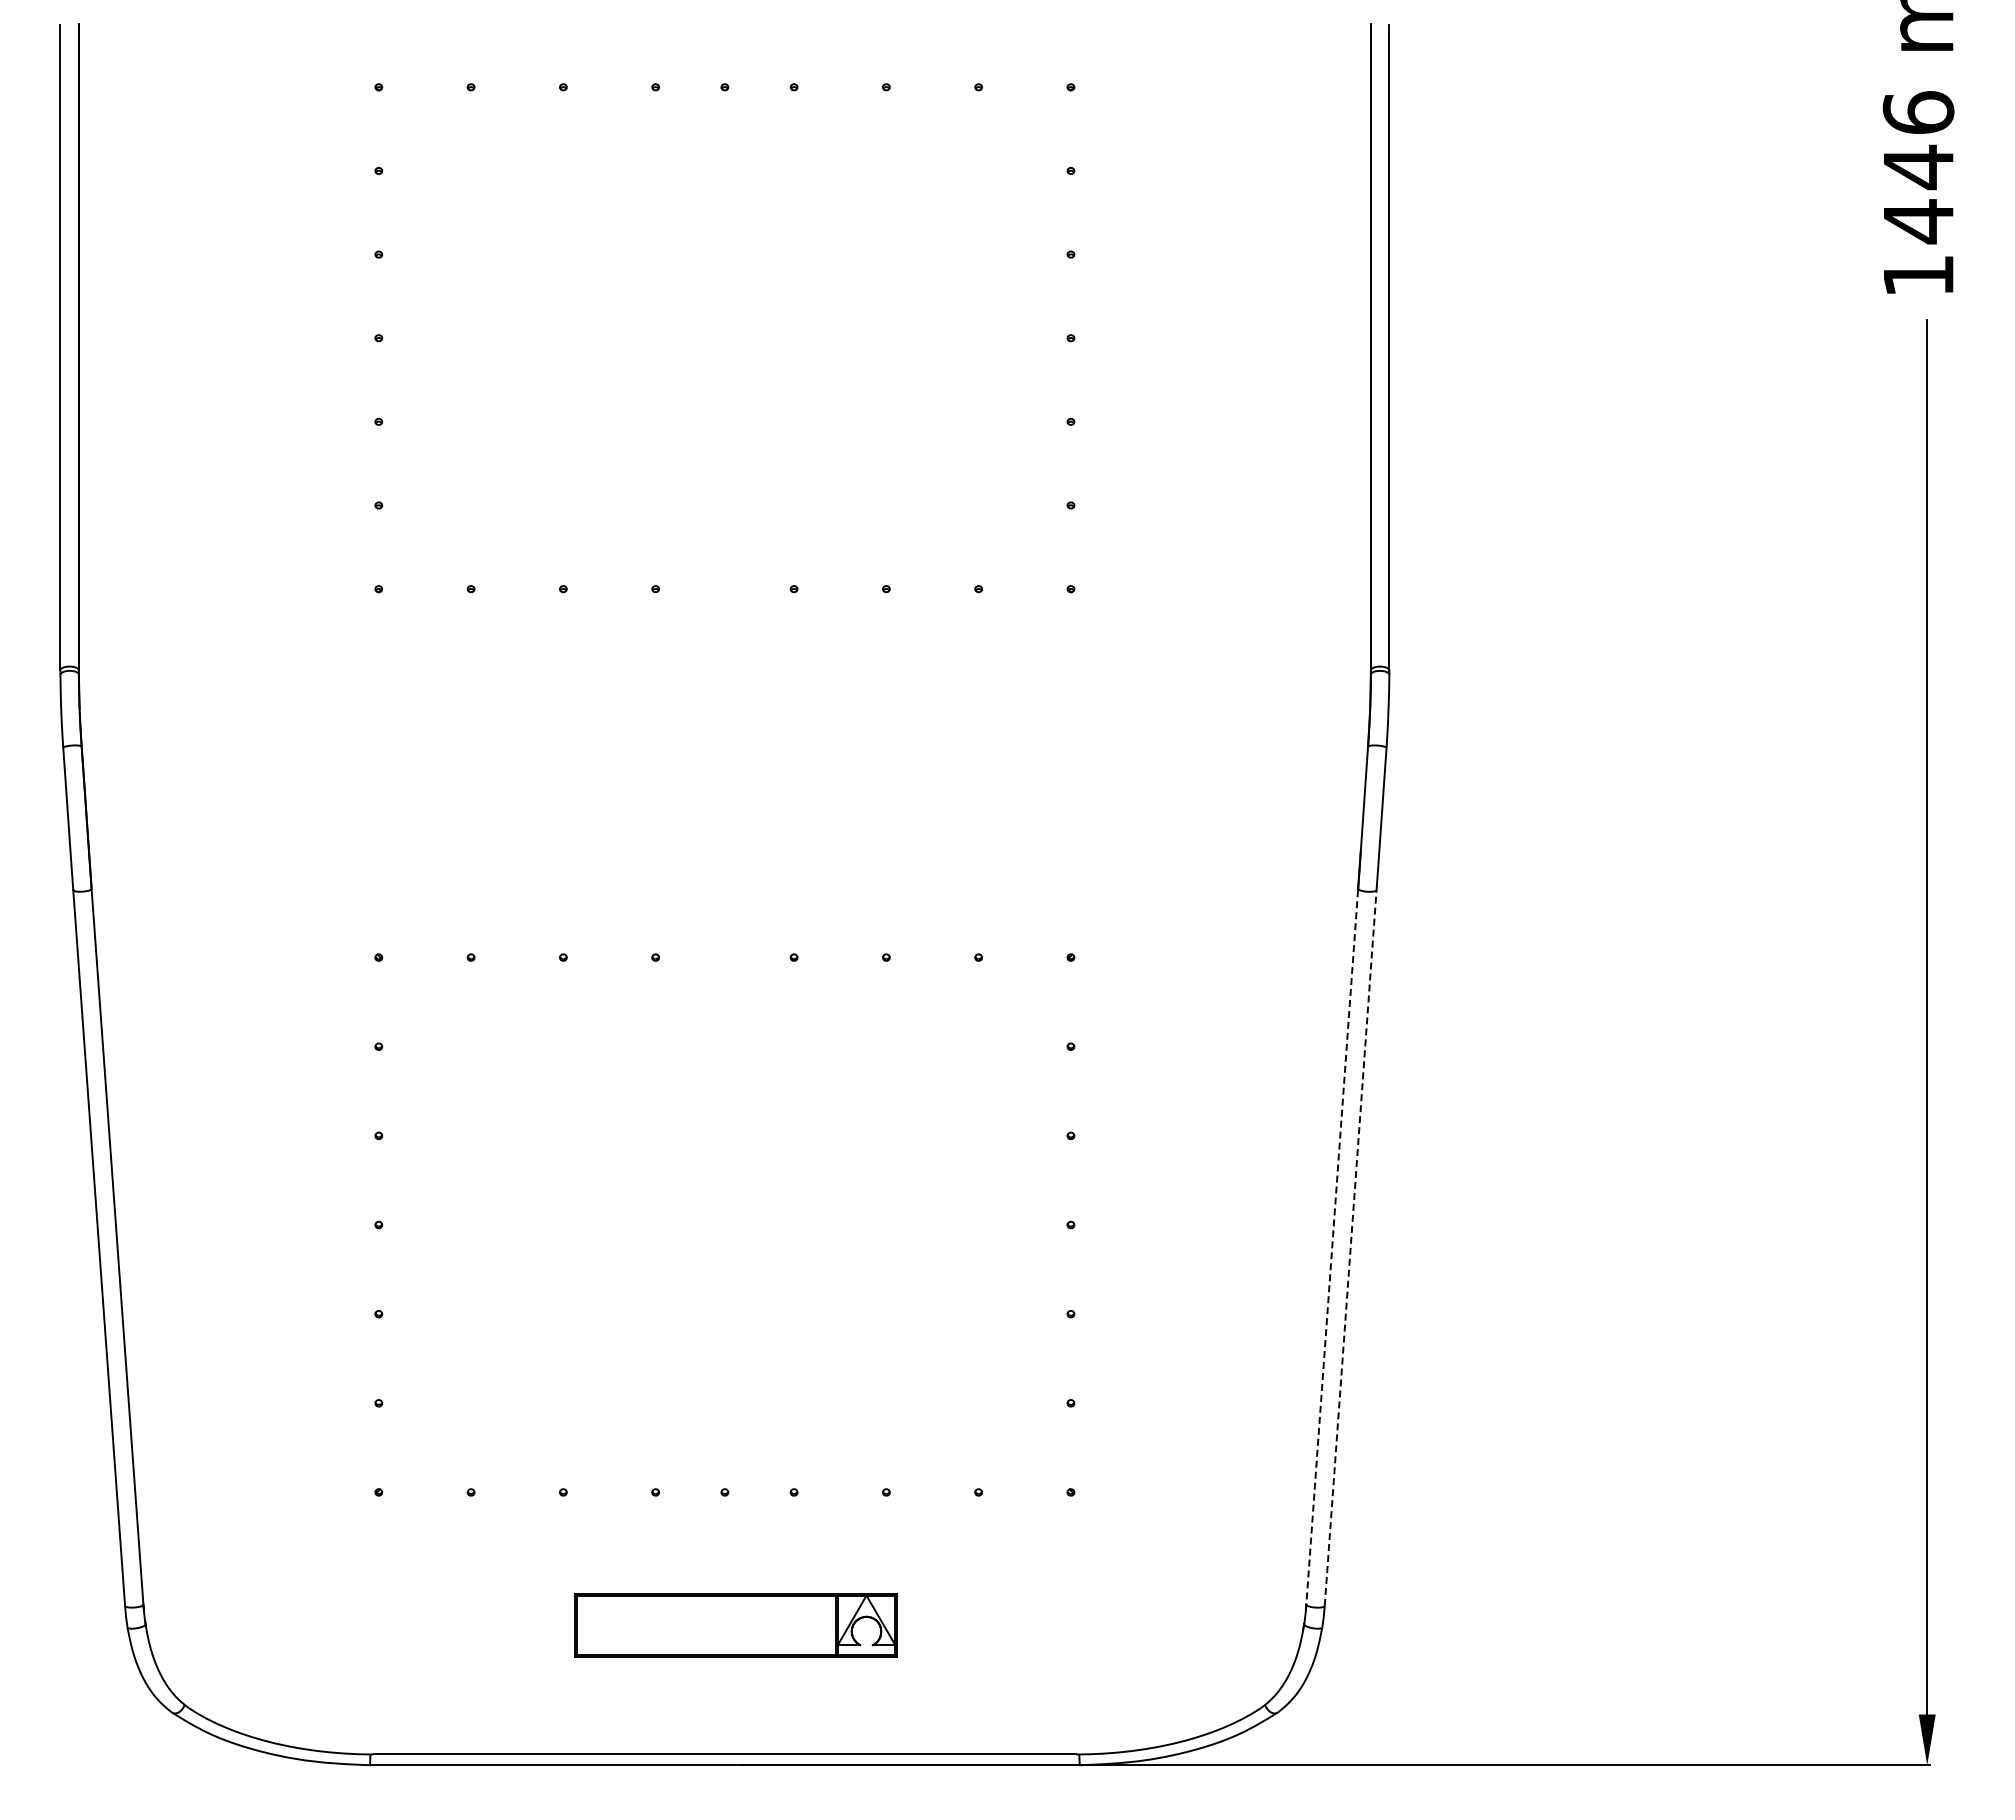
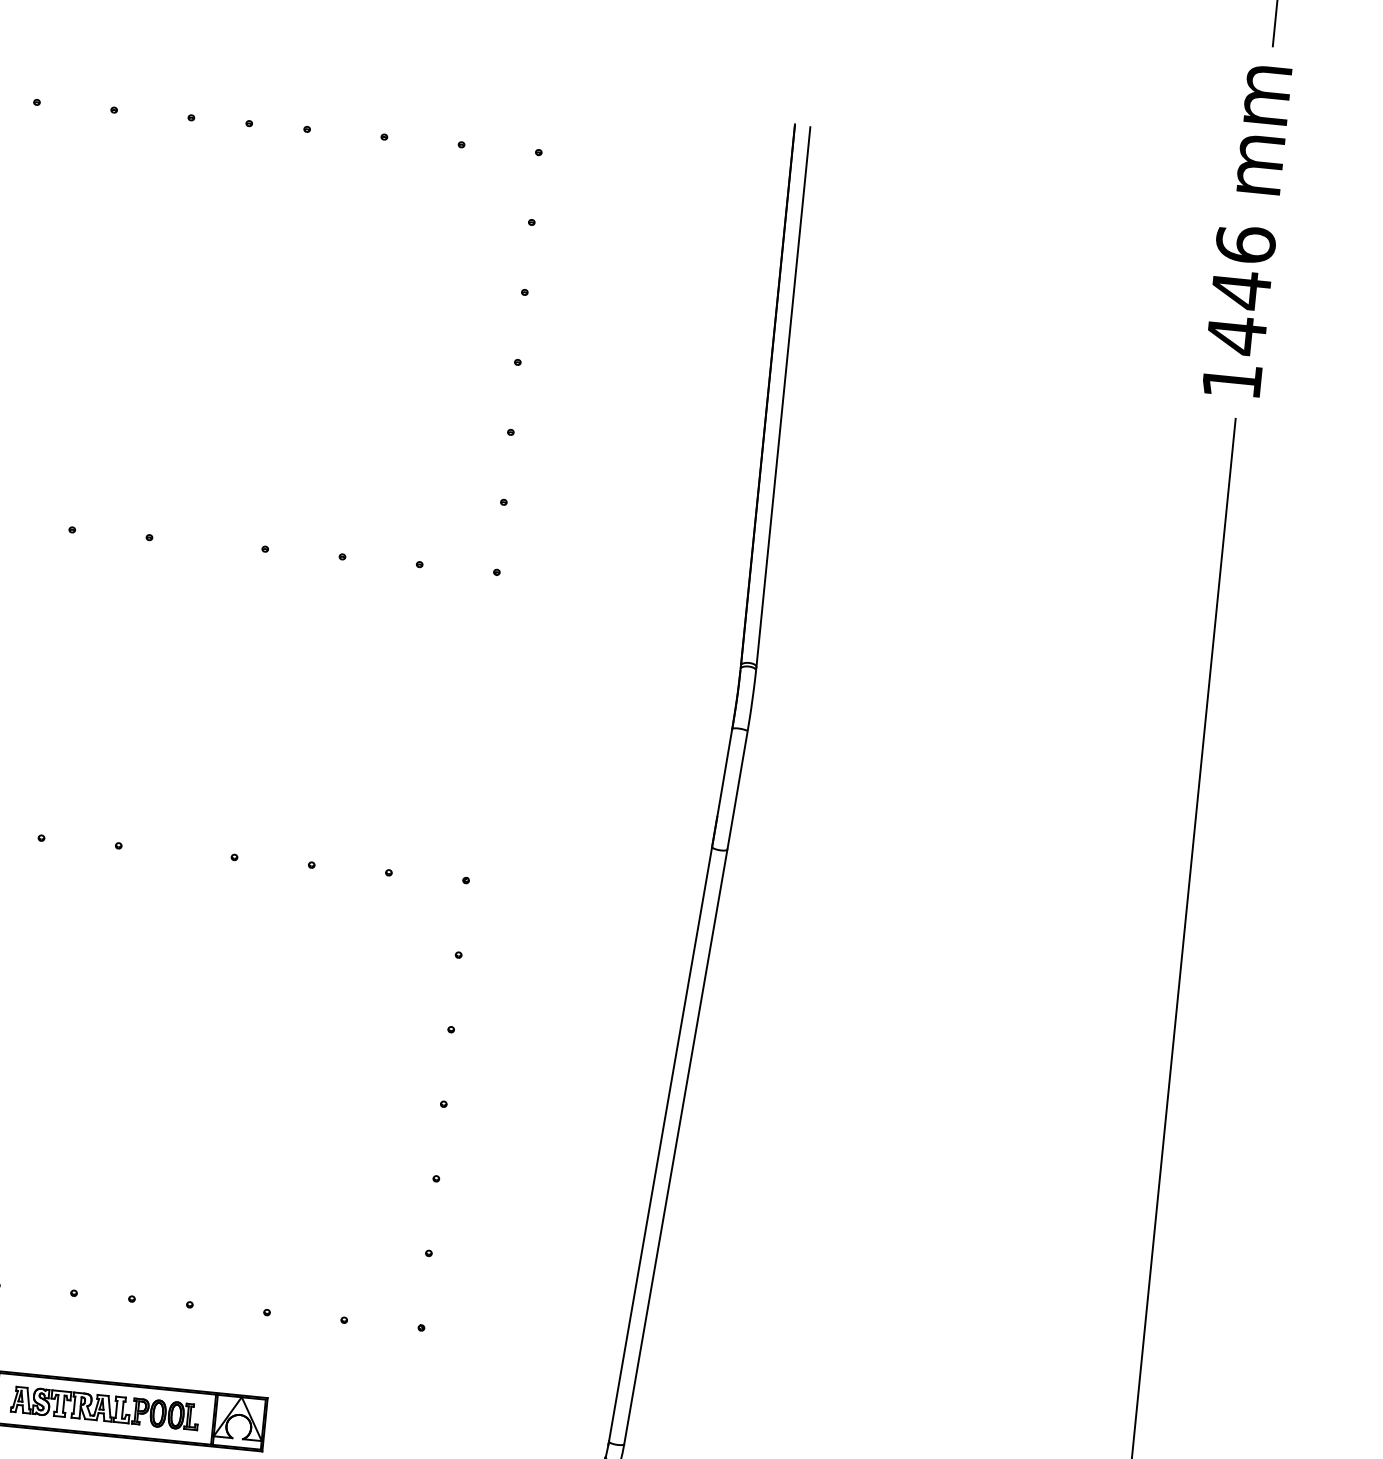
line: (1350, 1247) -> (675, 1146), dashed -> solid
line: (1332, 1249) -> (660, 1146), dashed -> solid
part: (706, 1624) -> (105, 1408), added

